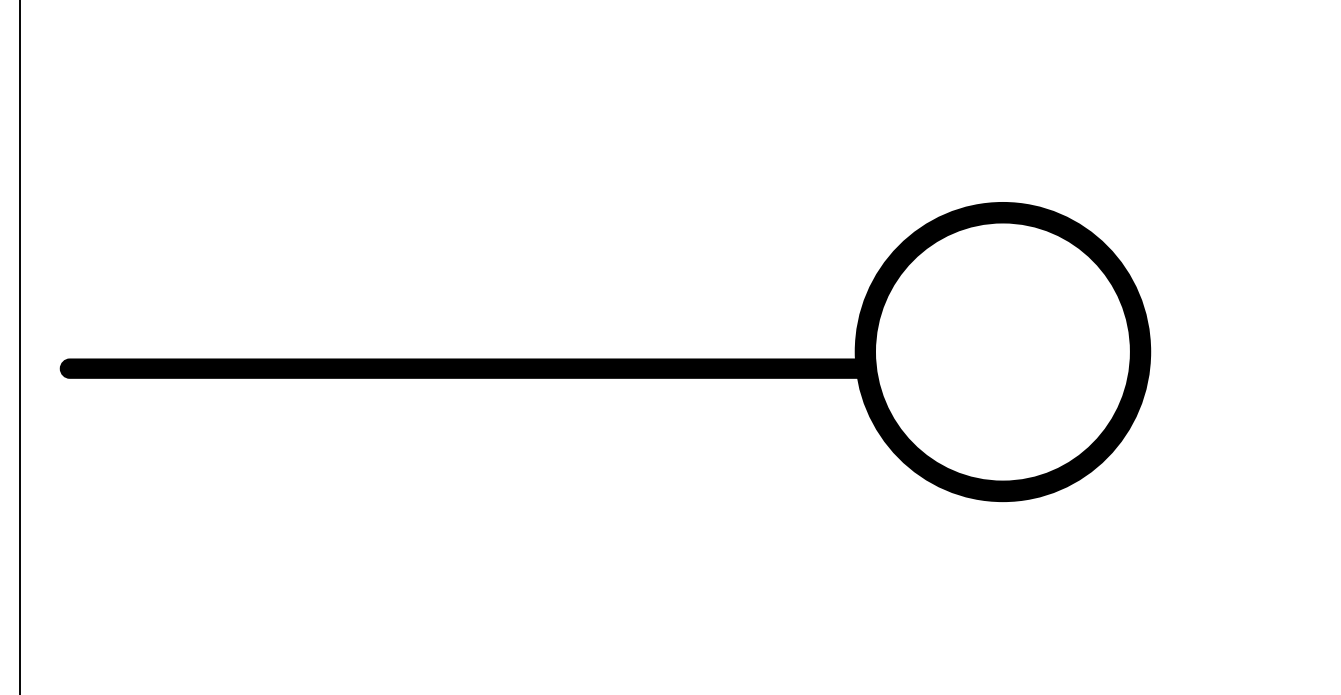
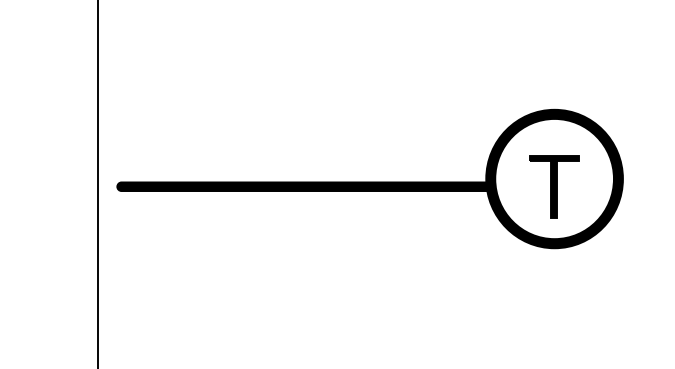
part: (1002, 368) -> (554, 186), added

